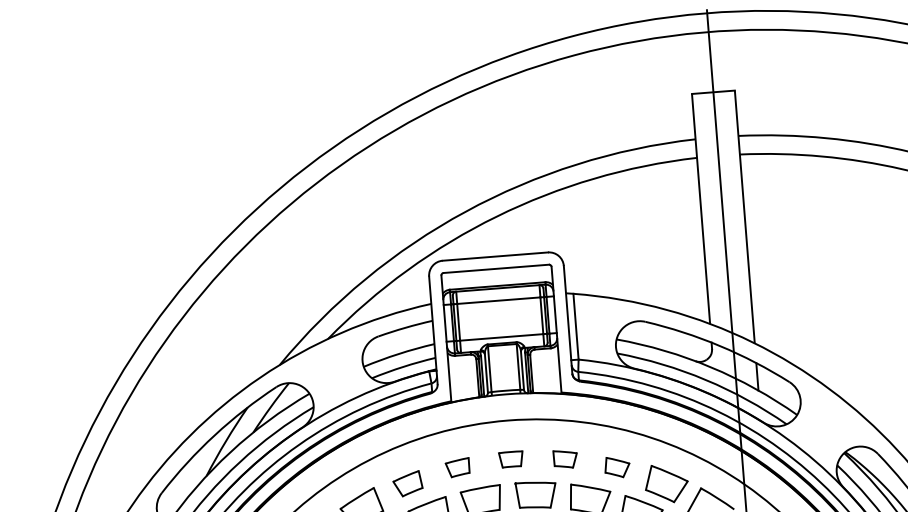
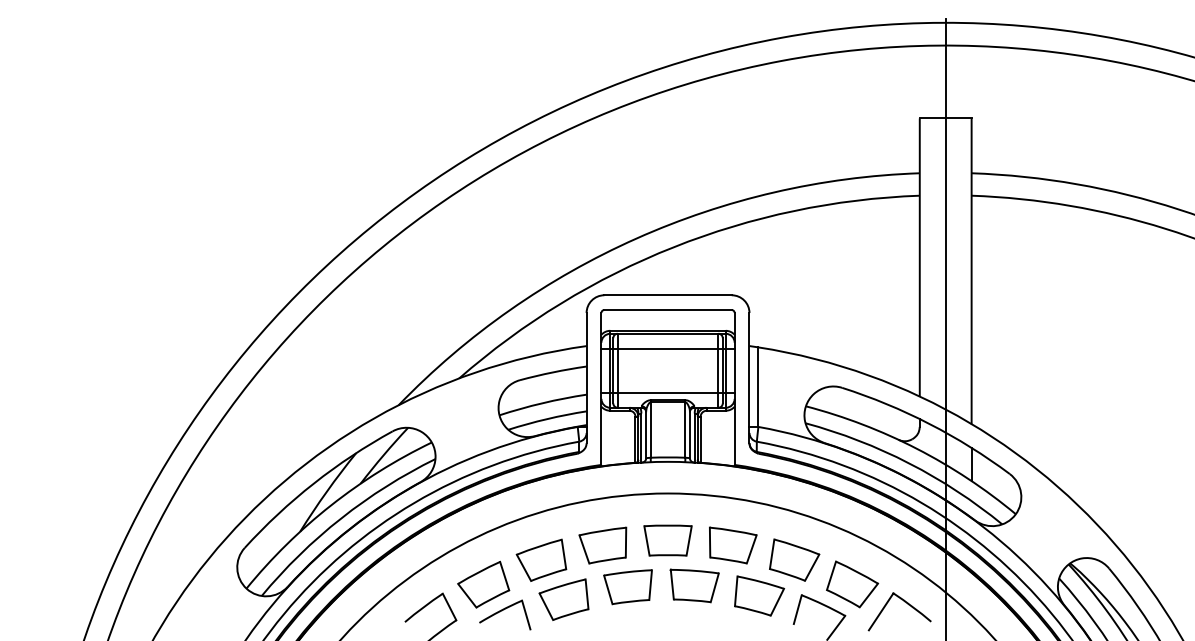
part: (510, 459) -> (667, 540), size x1.67
part: (565, 459) -> (733, 545), size x1.67
part: (617, 466) -> (794, 559), size x1.67
part: (457, 467) -> (602, 545), size x1.67
part: (407, 483) -> (541, 559), size x1.43

